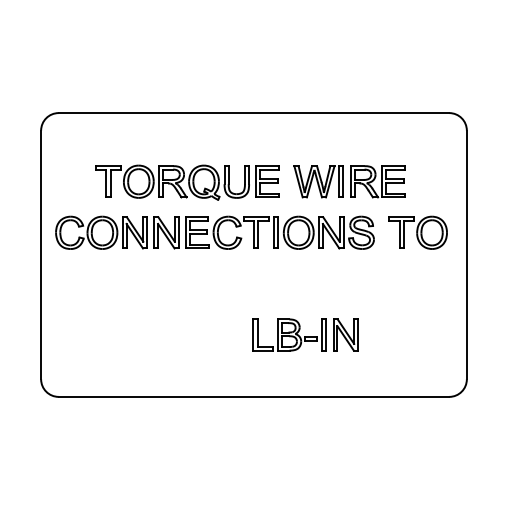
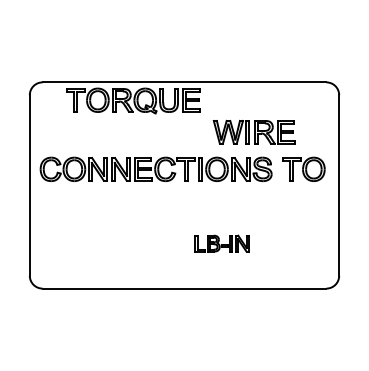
part: (187, 182) -> (133, 100), moved
part: (305, 334) -> (221, 243), size x0.7

